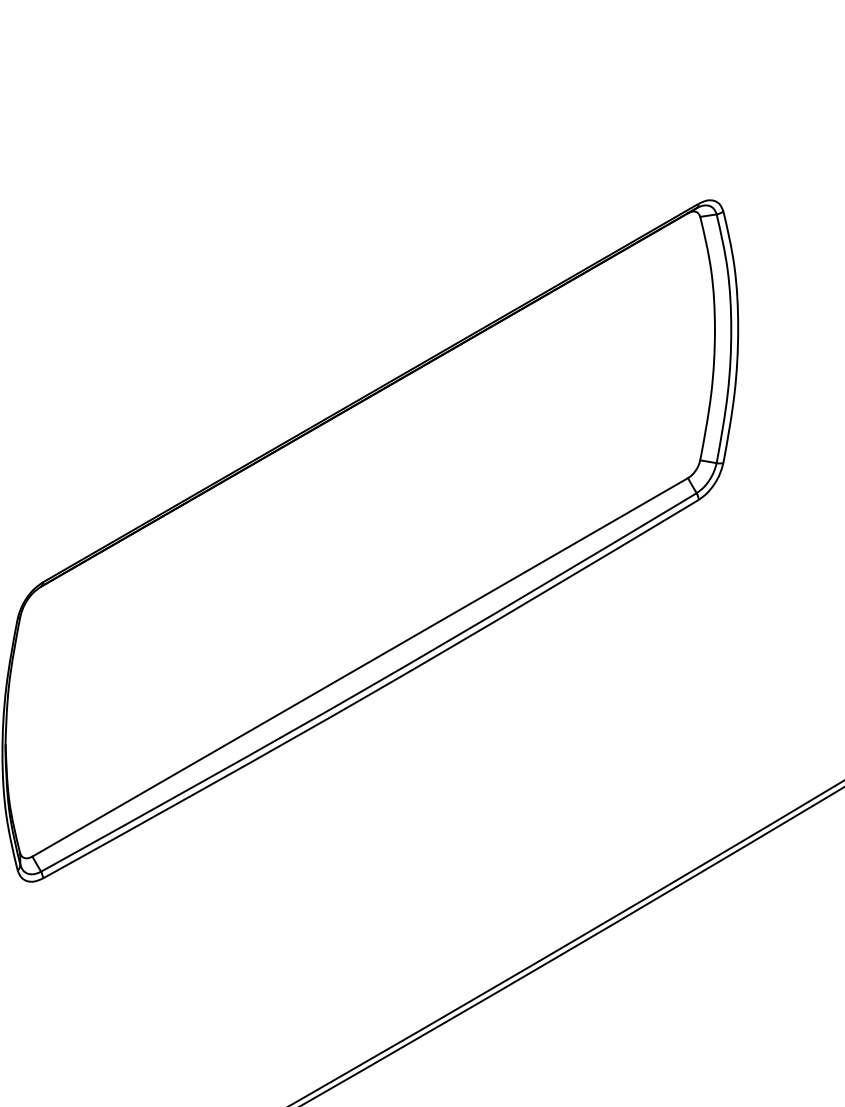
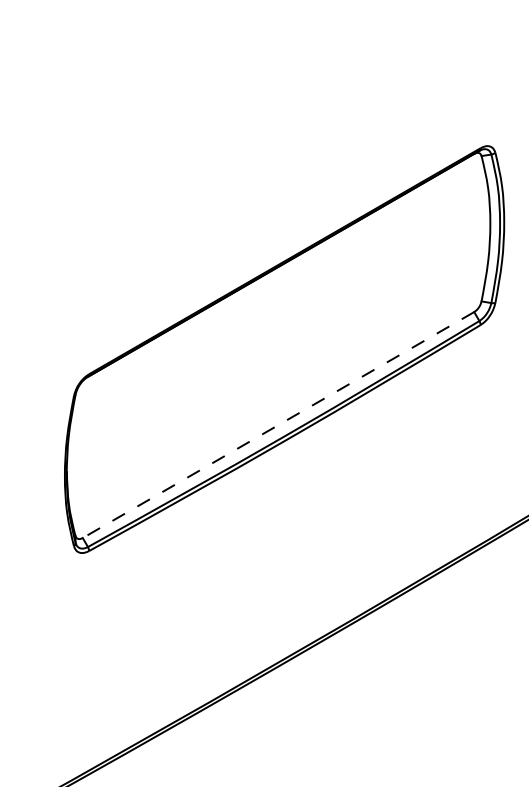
line: (360, 668) -> (278, 425), solid -> dashed

